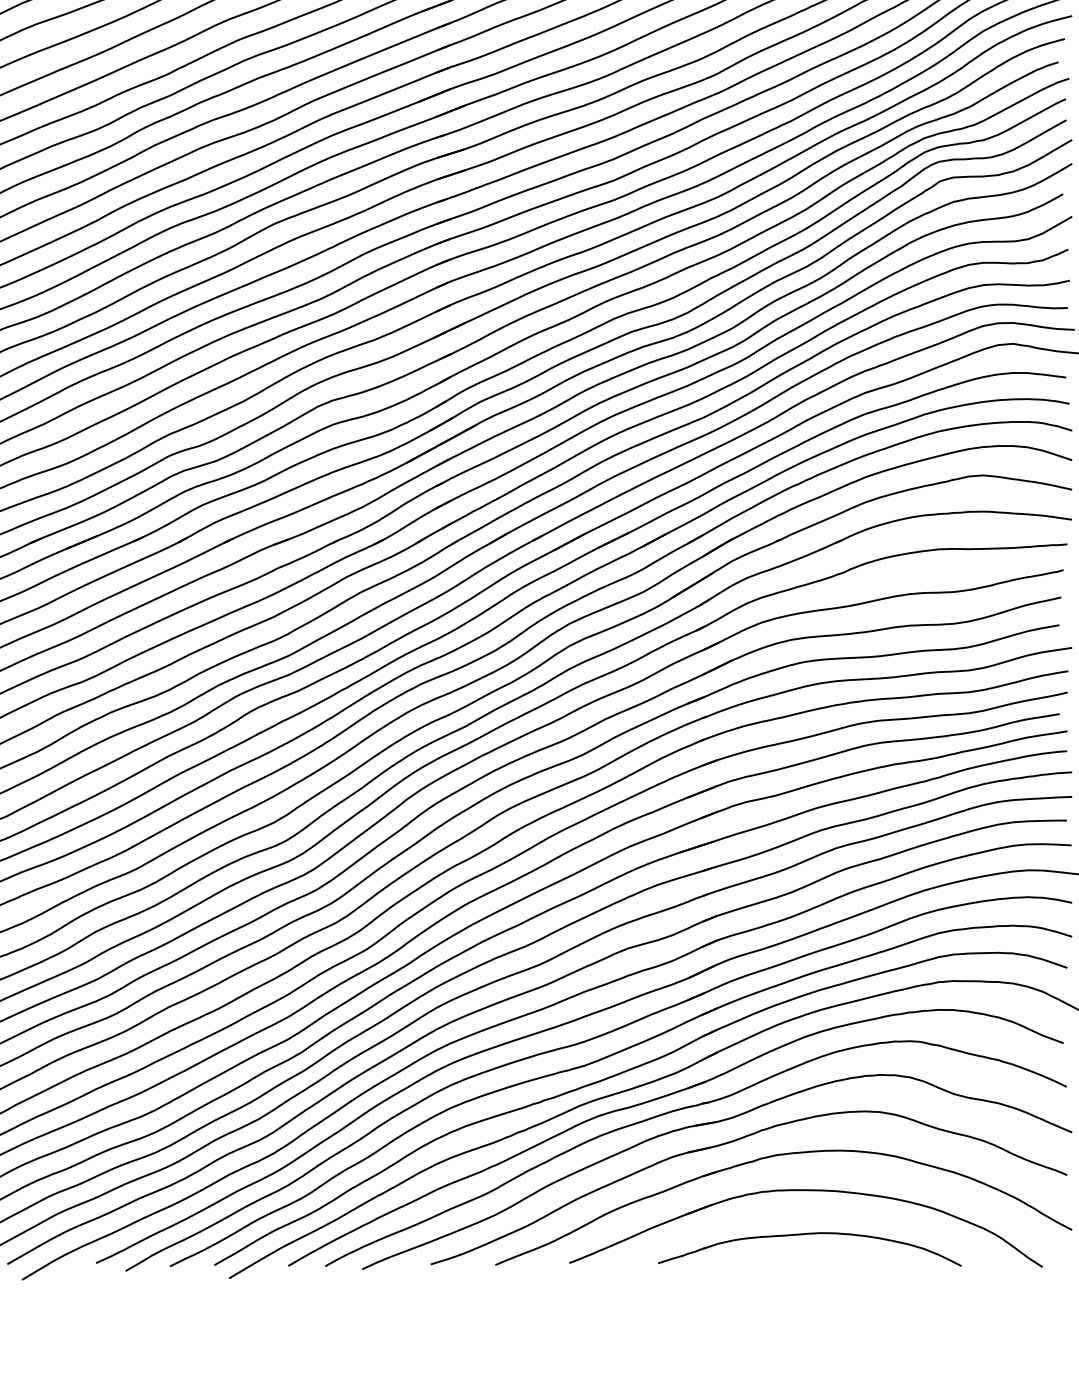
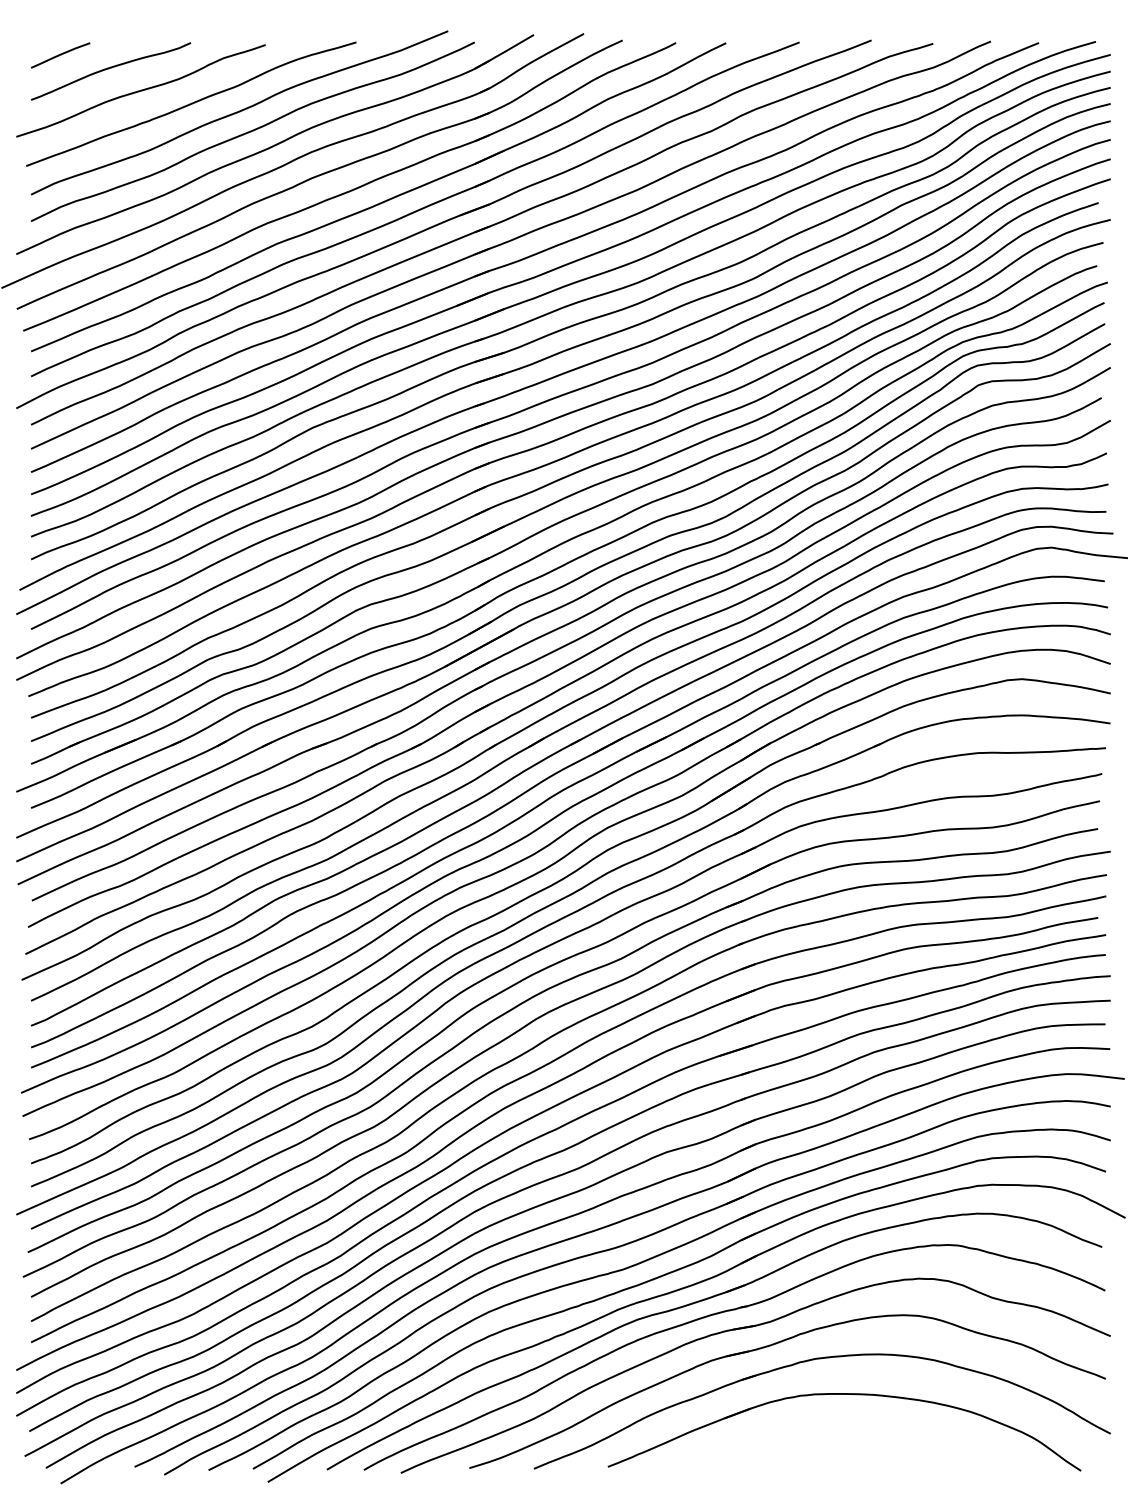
part: (809, 1234) -> (848, 1438), removed

